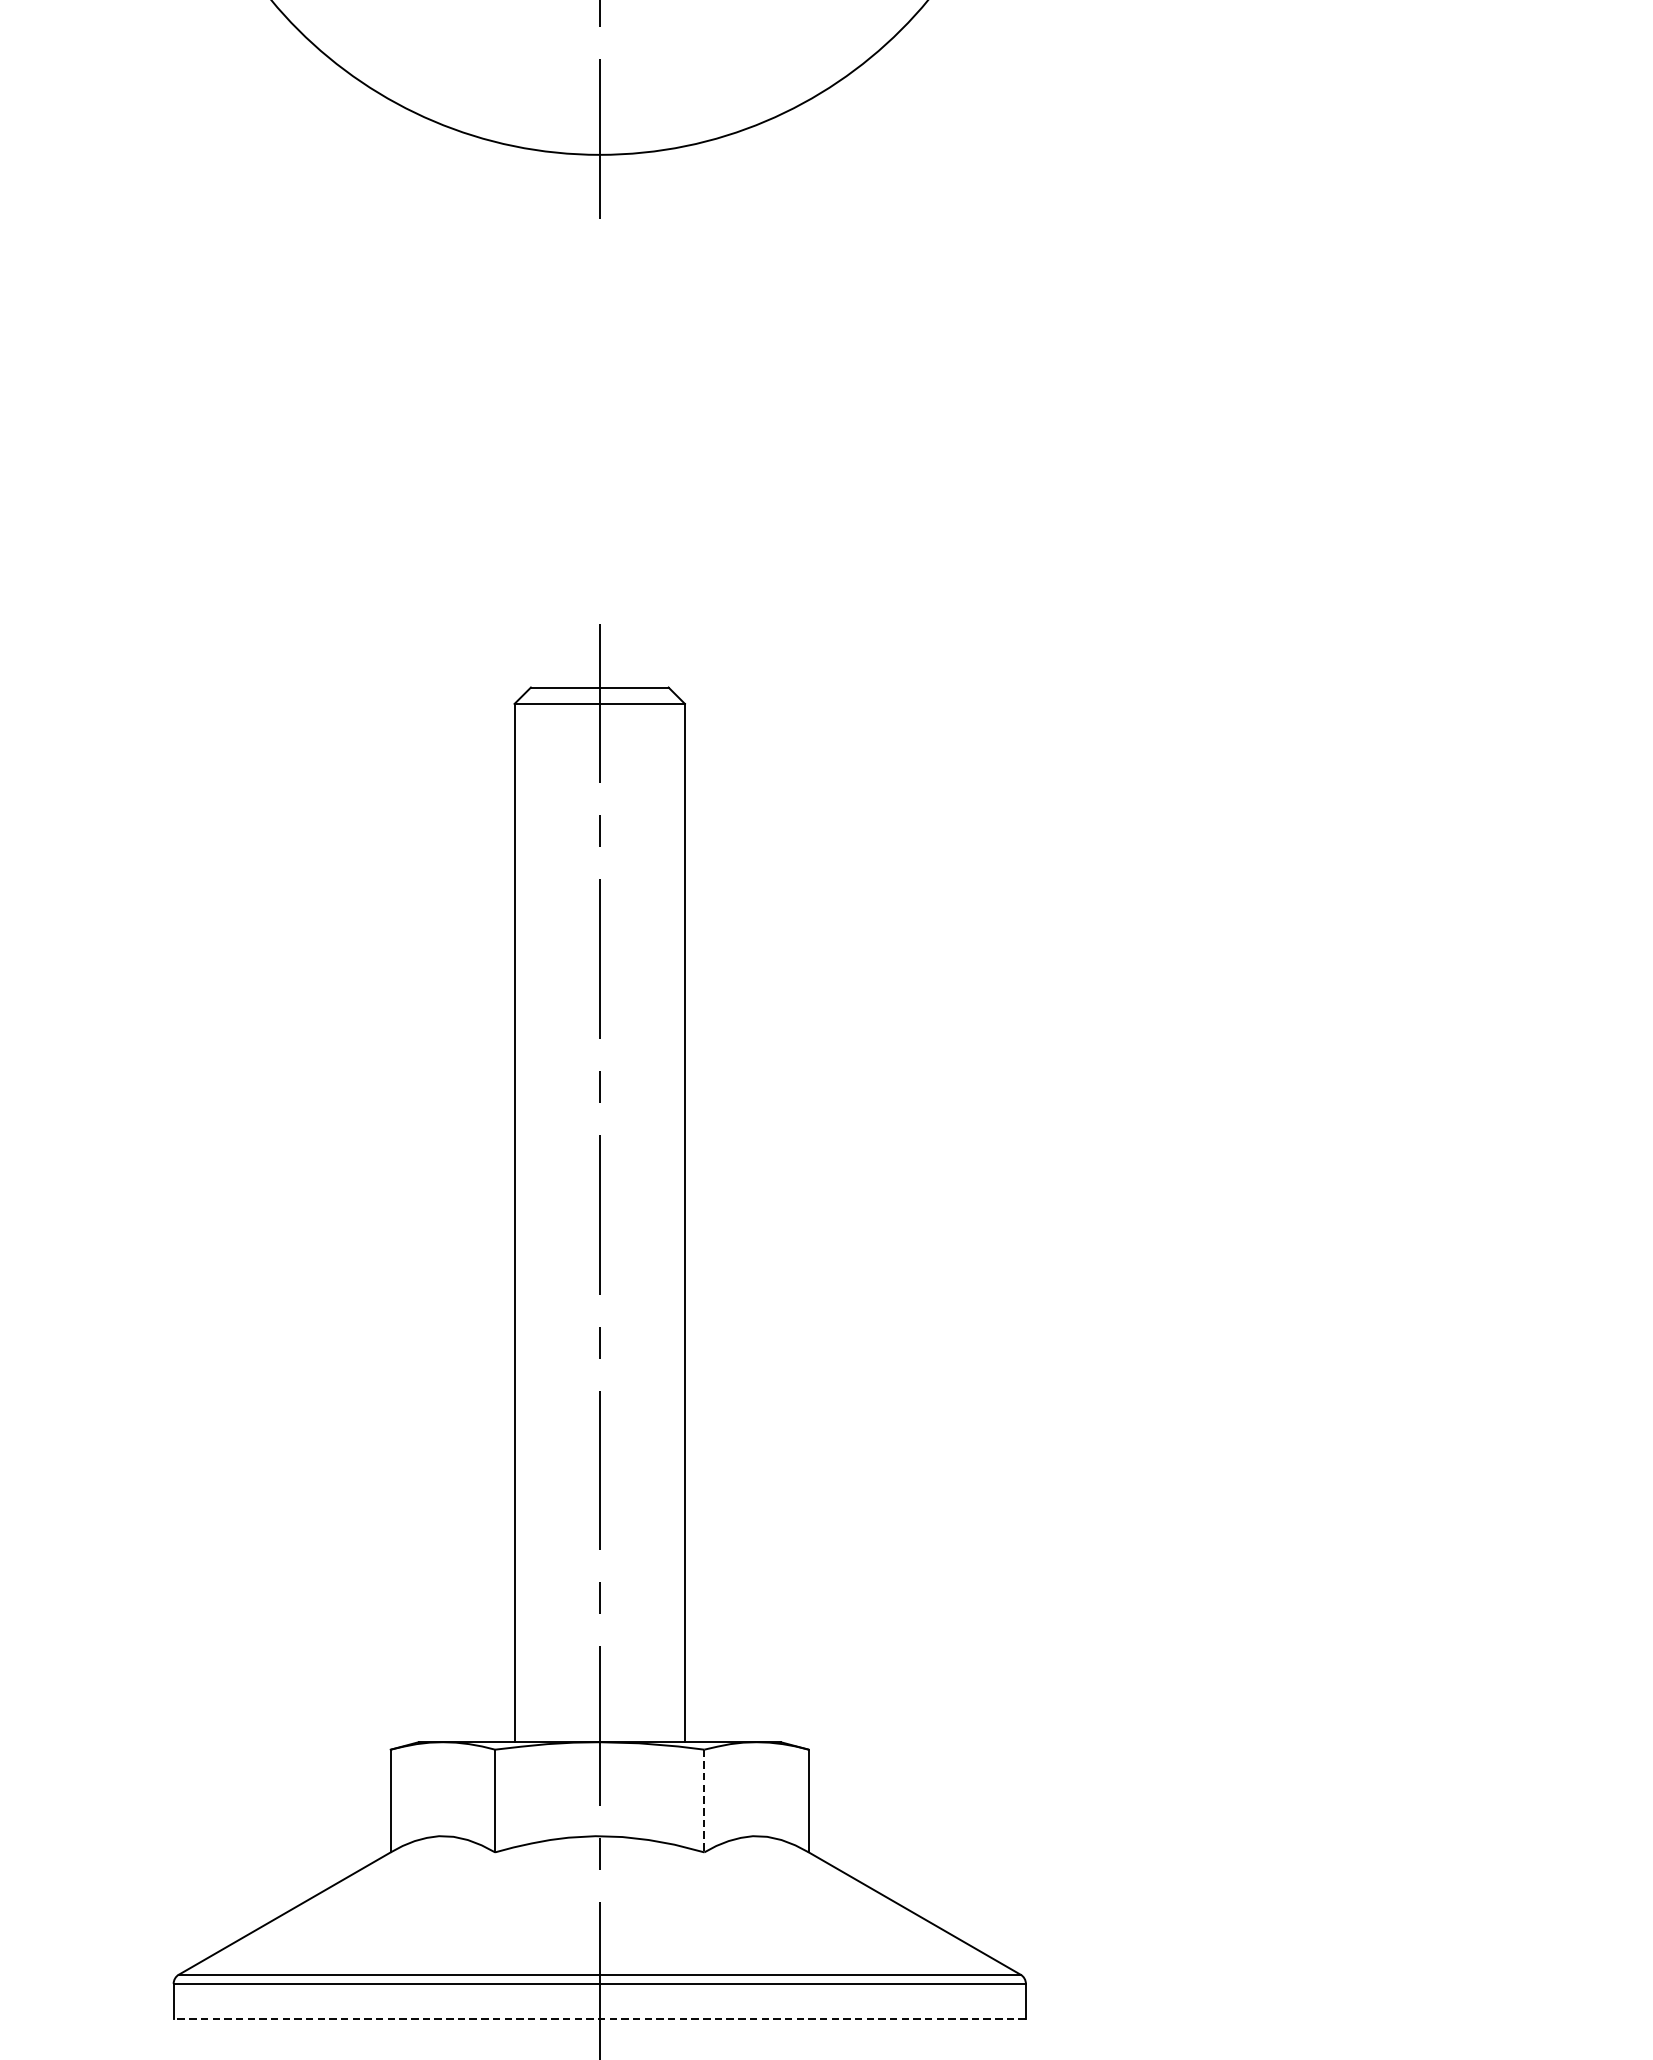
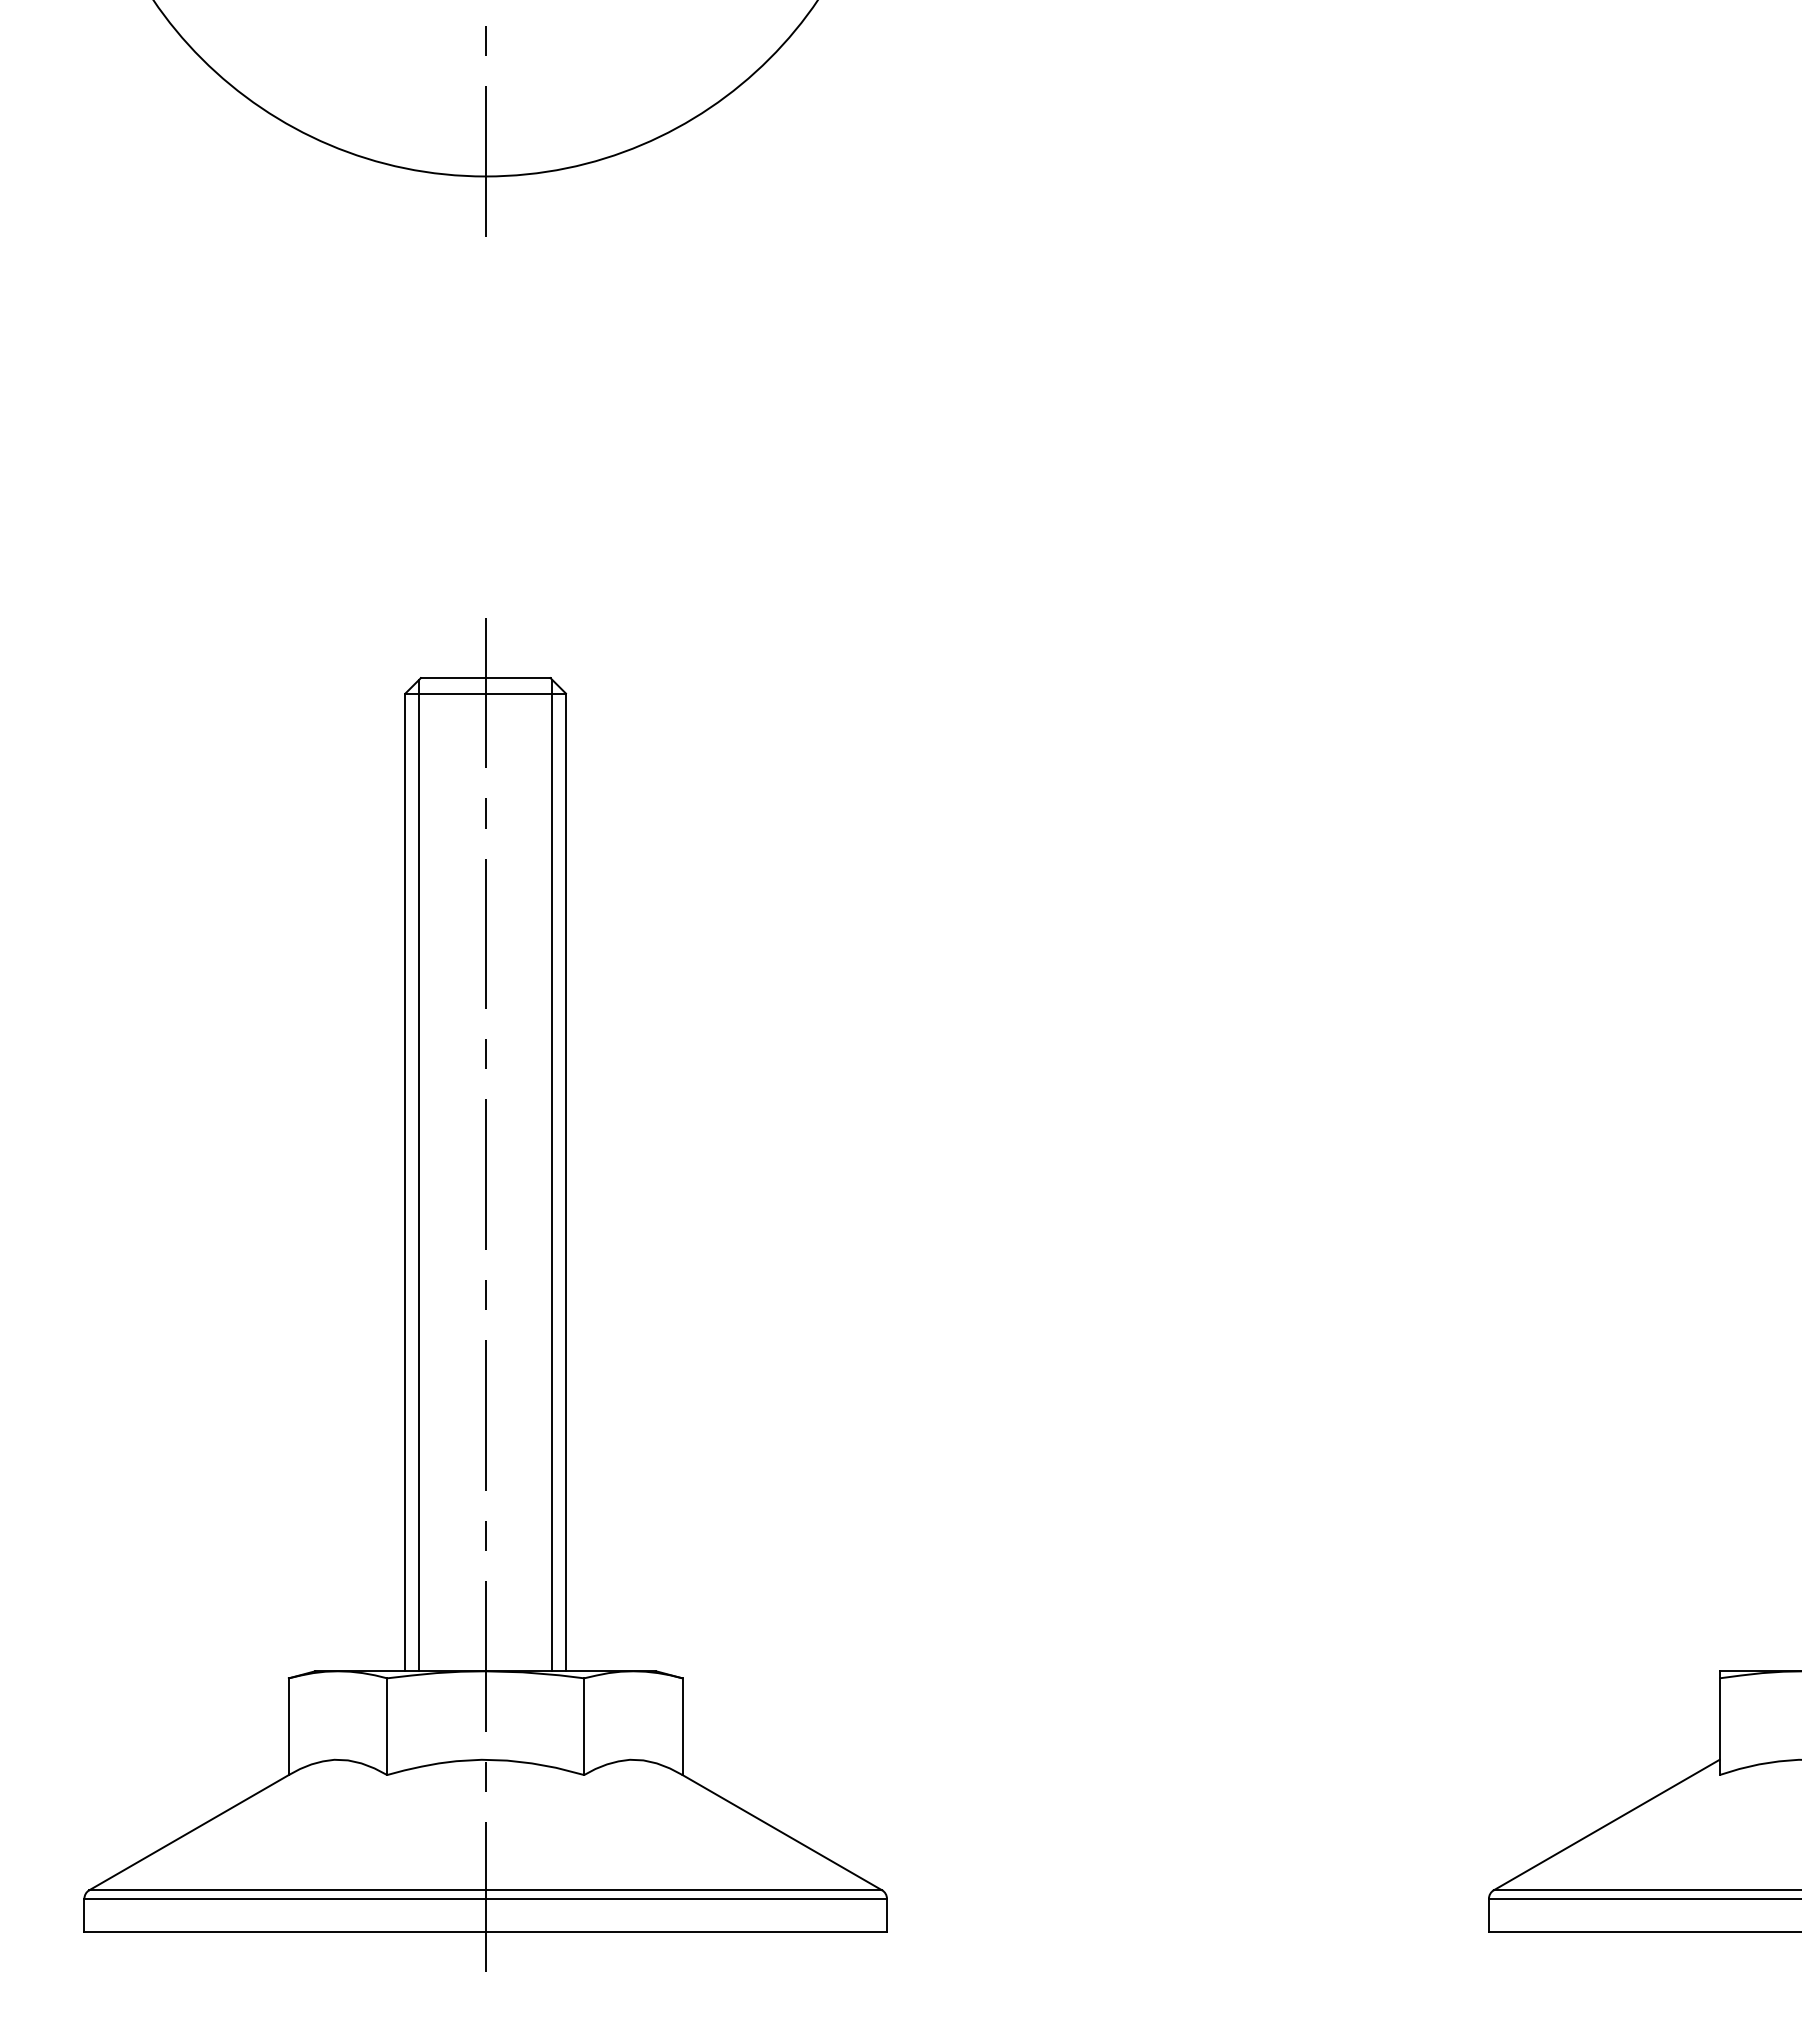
line: (529, 1215) -> (419, 1175), added
line: (670, 1215) -> (552, 1175), added
line: (704, 1801) -> (584, 1727), dashed -> solid
line: (599, 2019) -> (485, 1932), dashed -> solid

